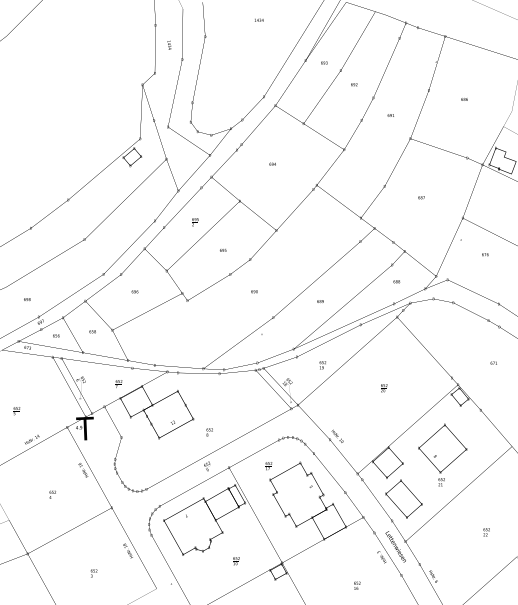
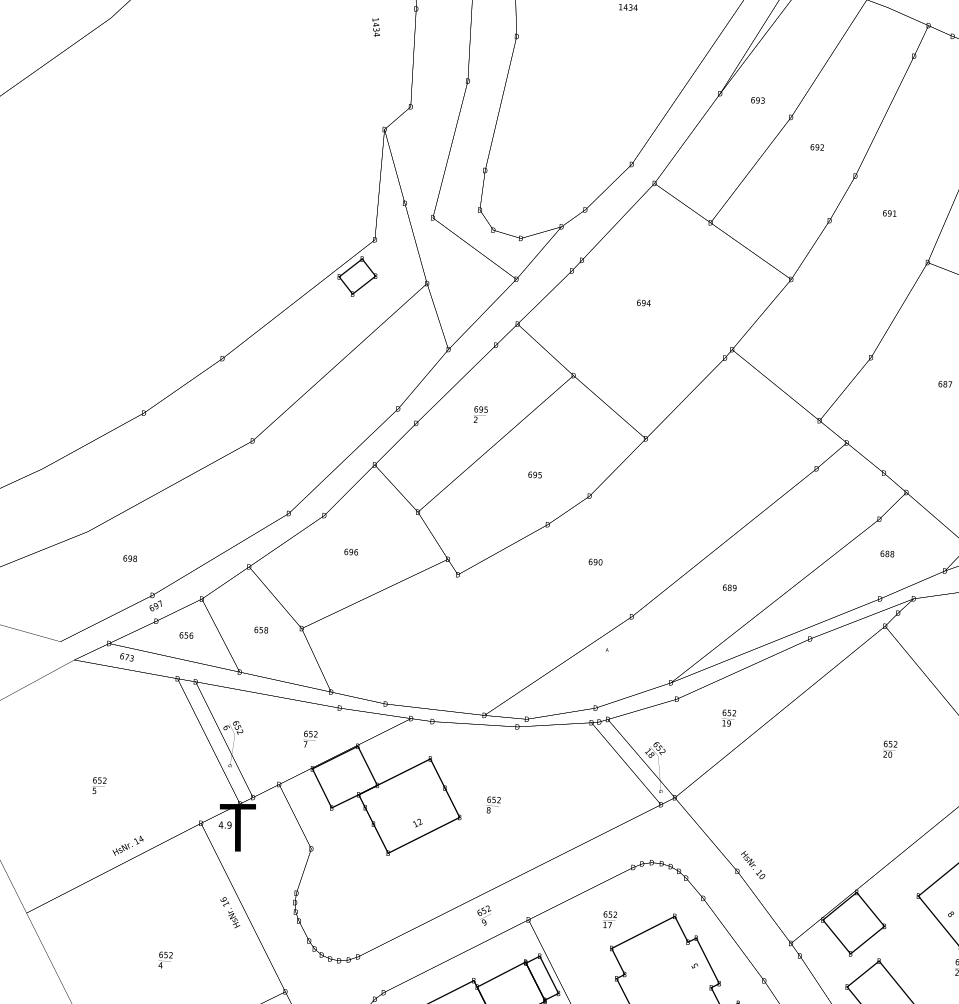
text: (169, 44) -> (376, 25), moved
text: (384, 388) -> (890, 750), moved
text: (209, 432) -> (493, 805), moved

